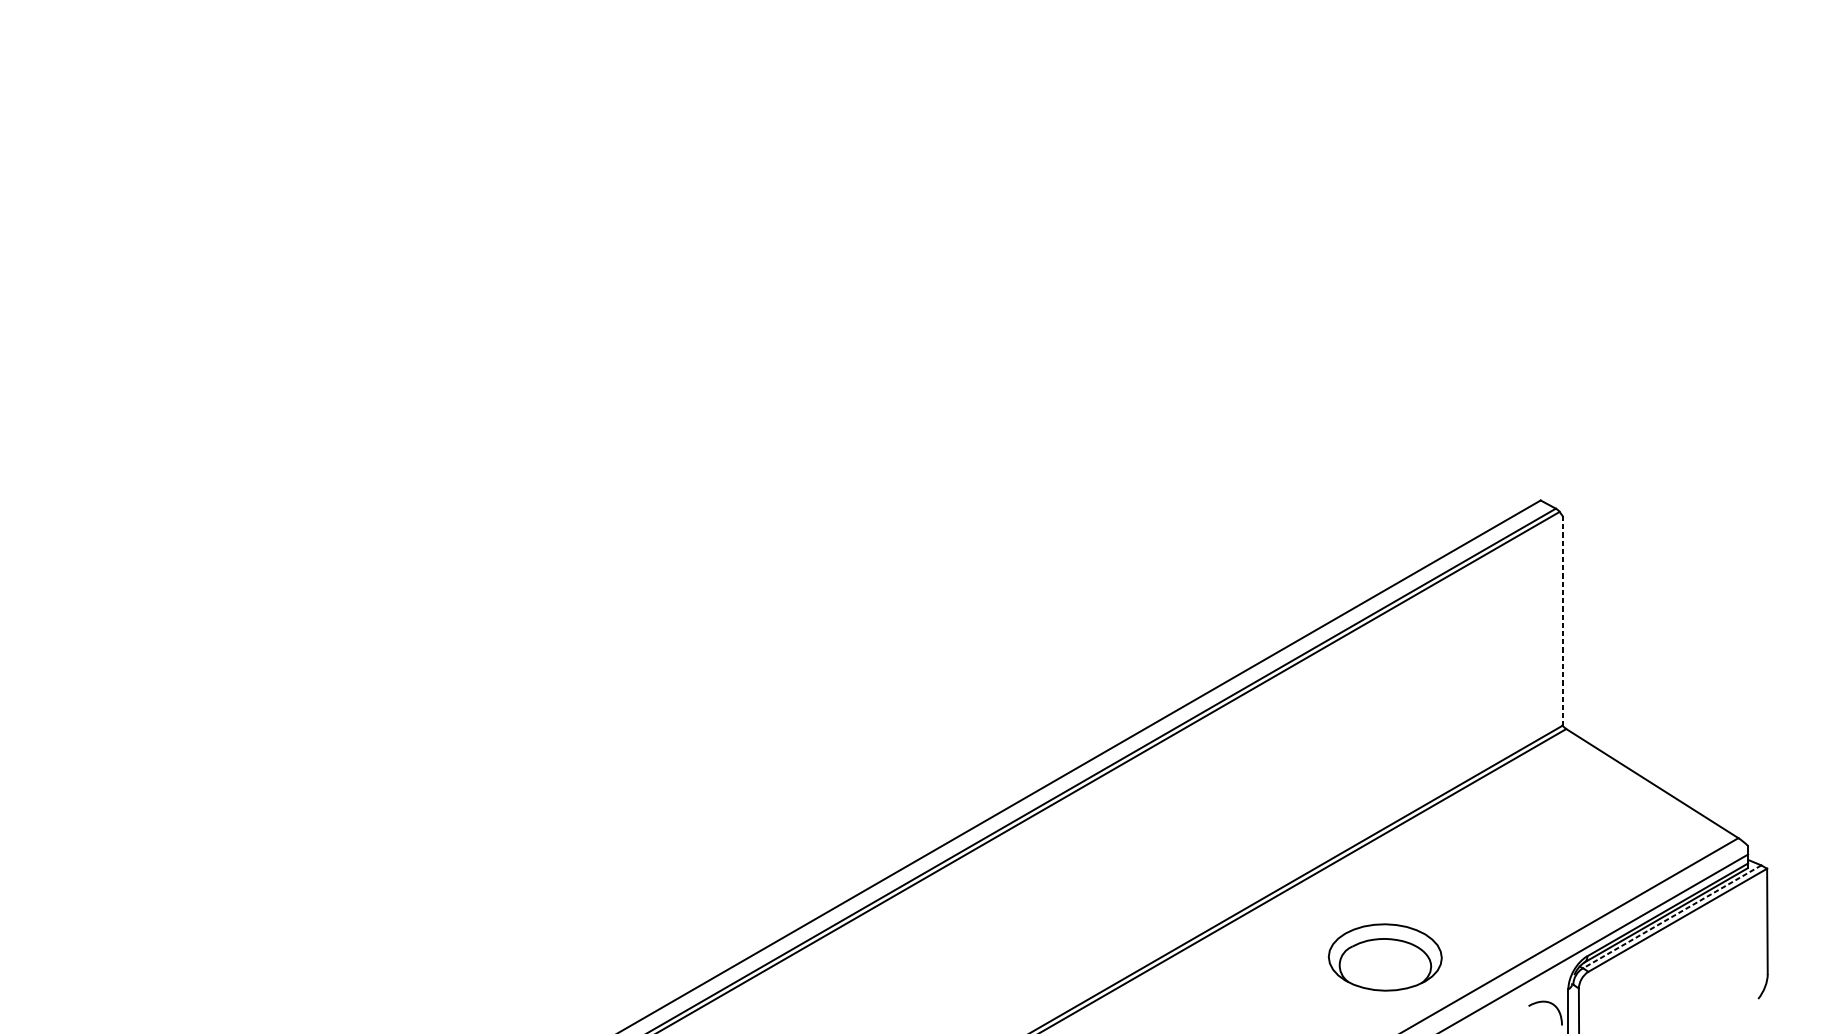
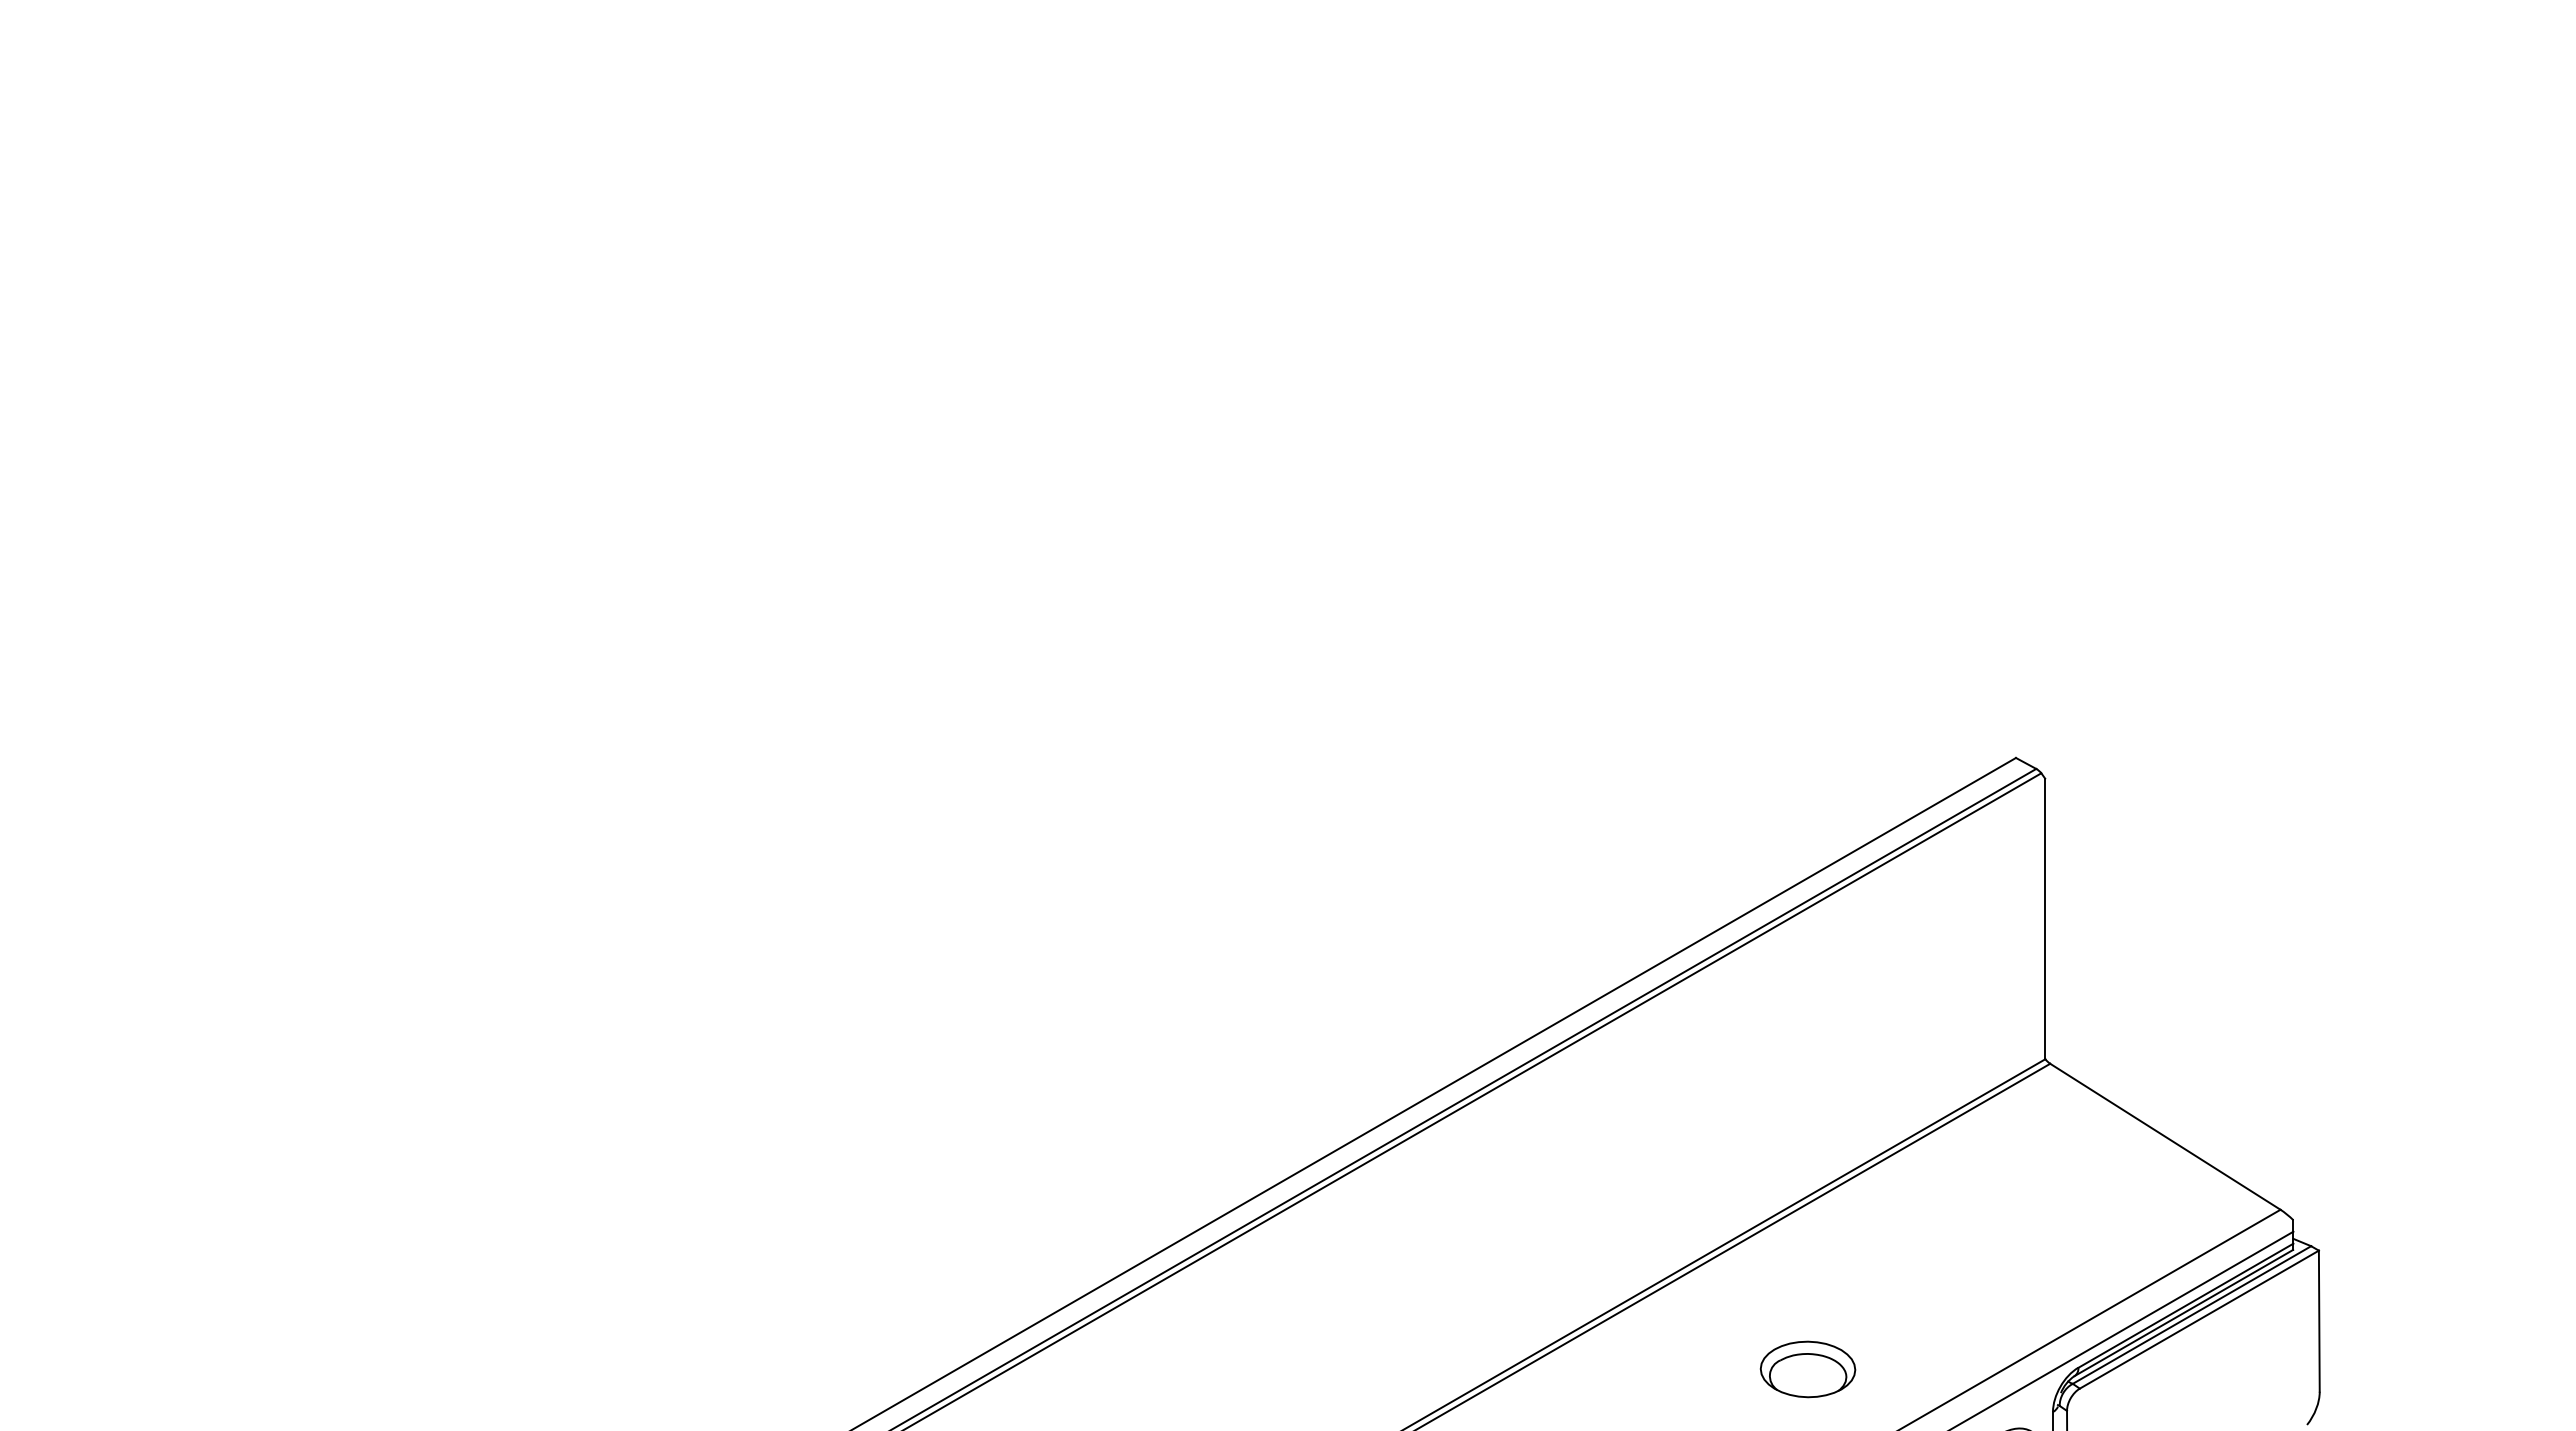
line: (1562, 621) -> (2045, 919), dashed -> solid
line: (1672, 917) -> (2192, 1315), dashed -> solid
part: (1384, 957) -> (1807, 1369), size x0.62

